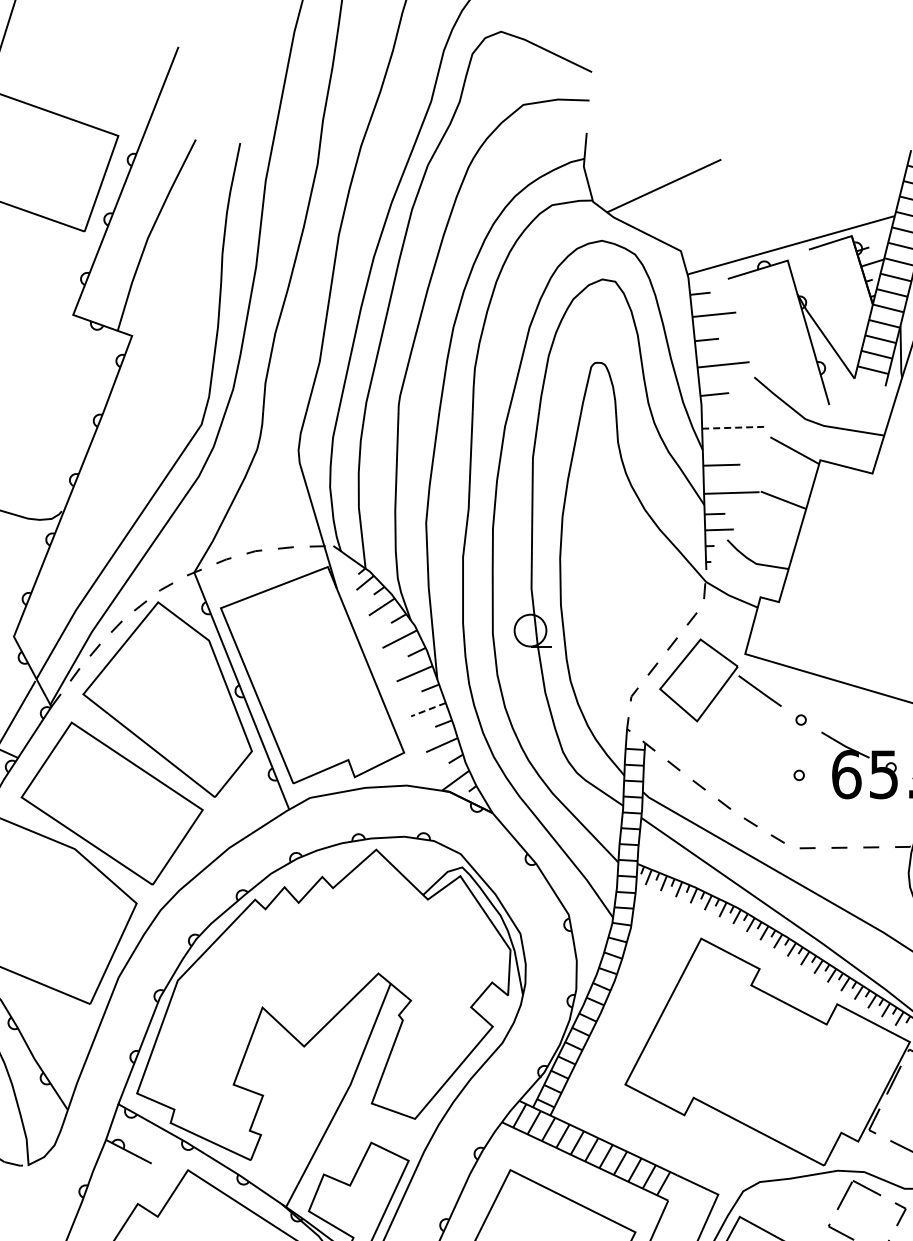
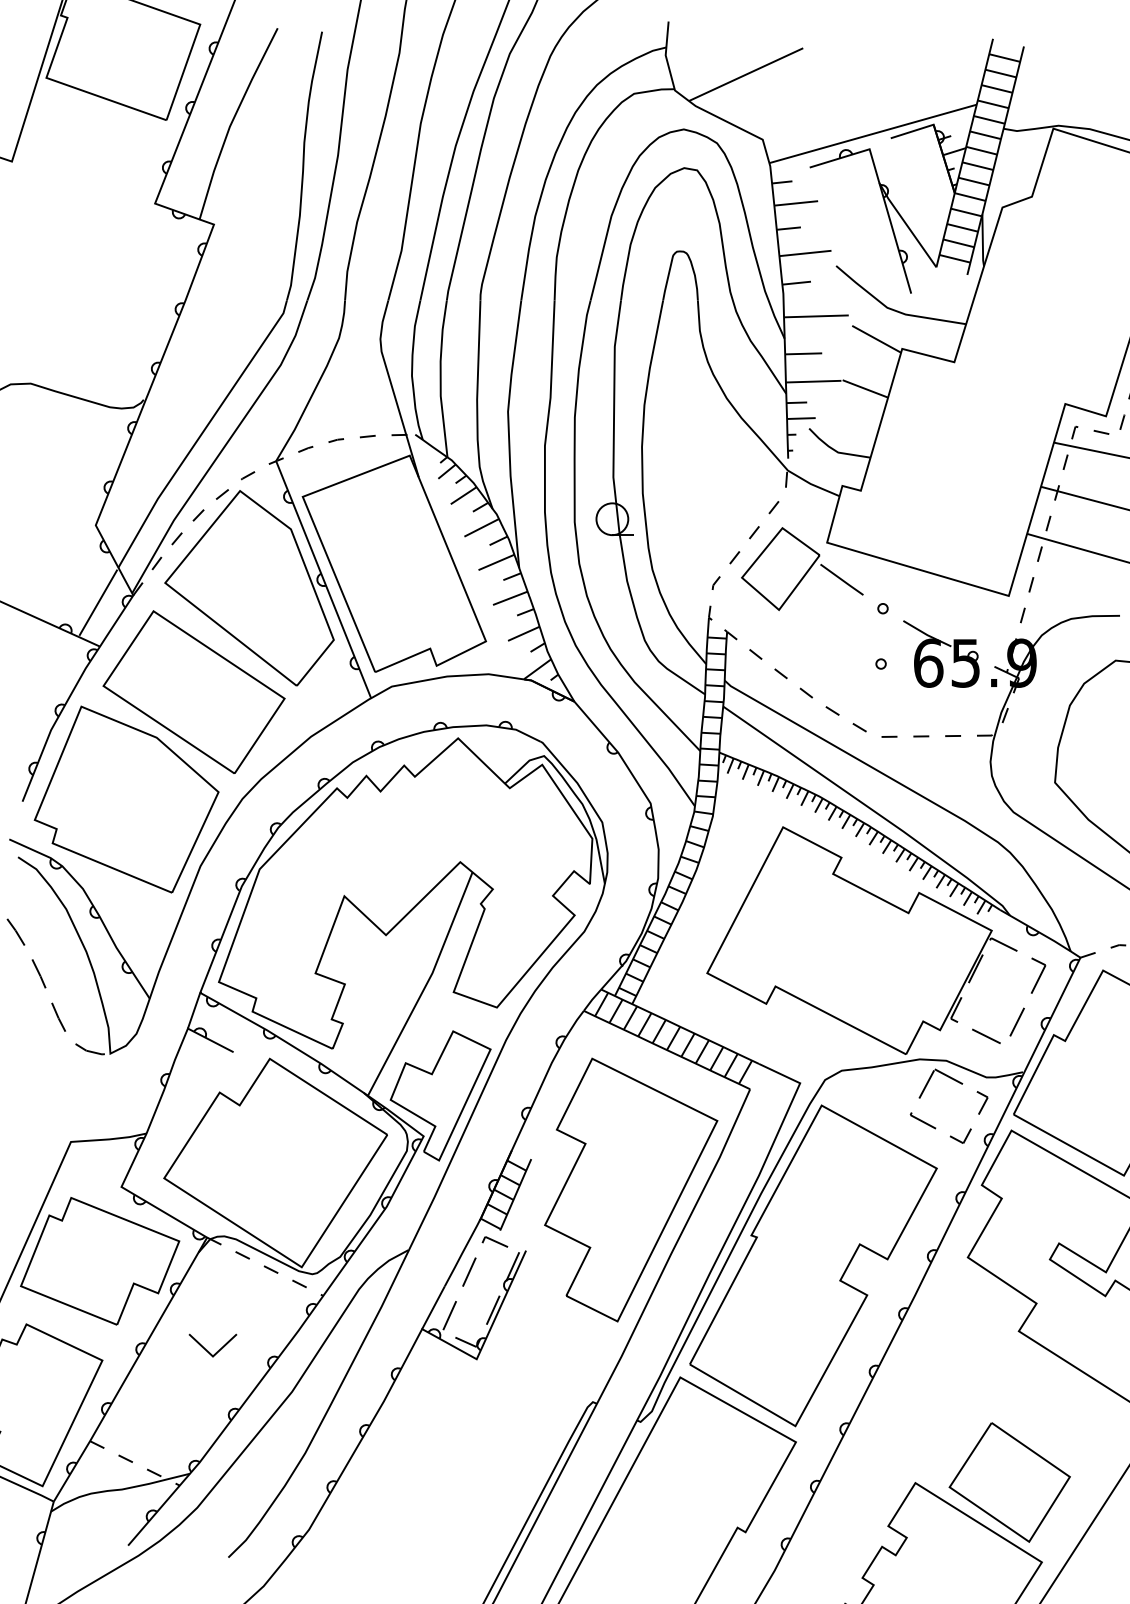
line: (734, 427) -> (816, 316), dashed -> solid
line: (428, 709) -> (510, 598), dashed -> solid

